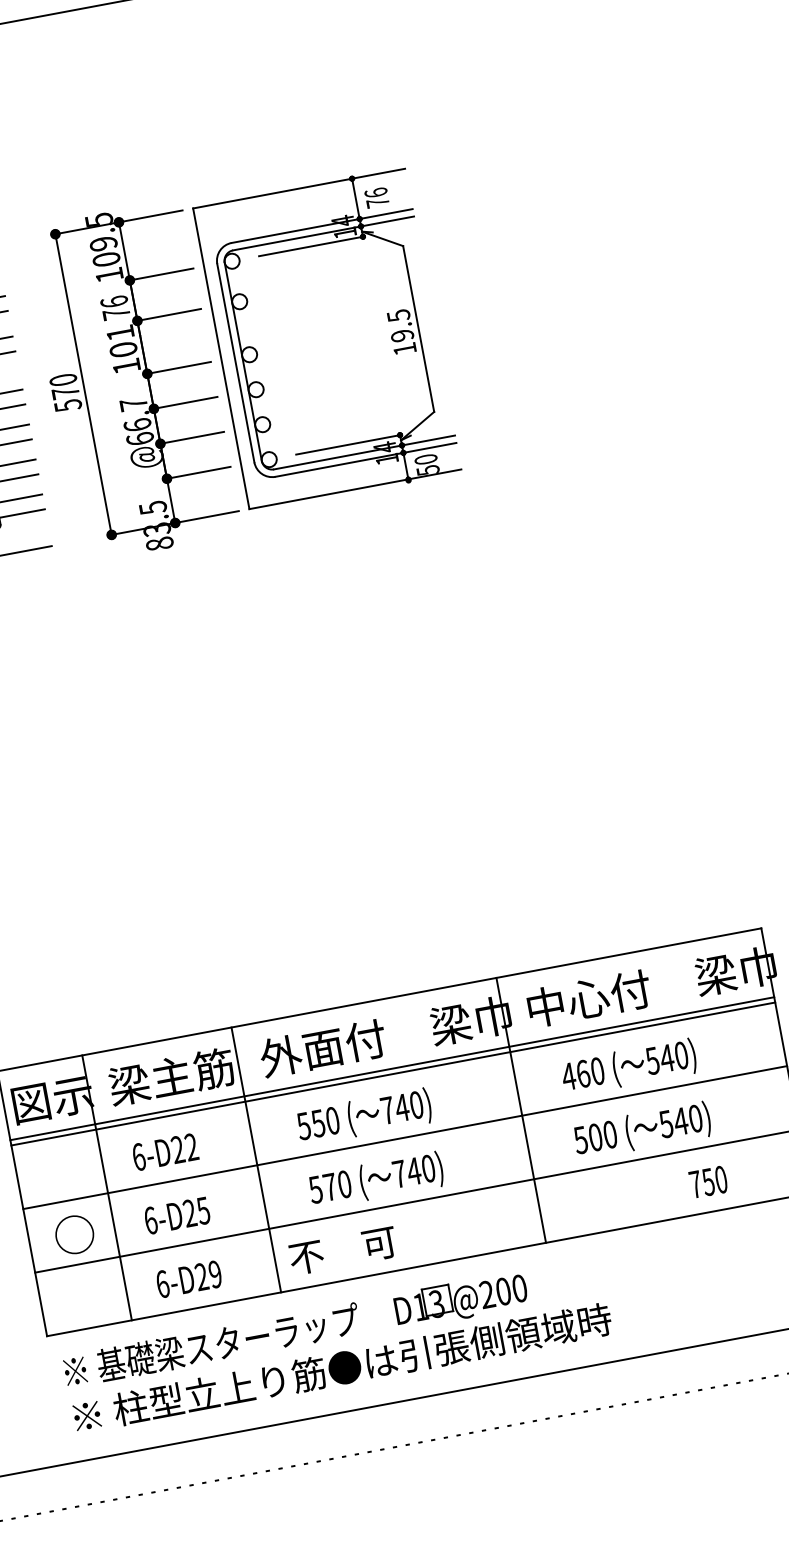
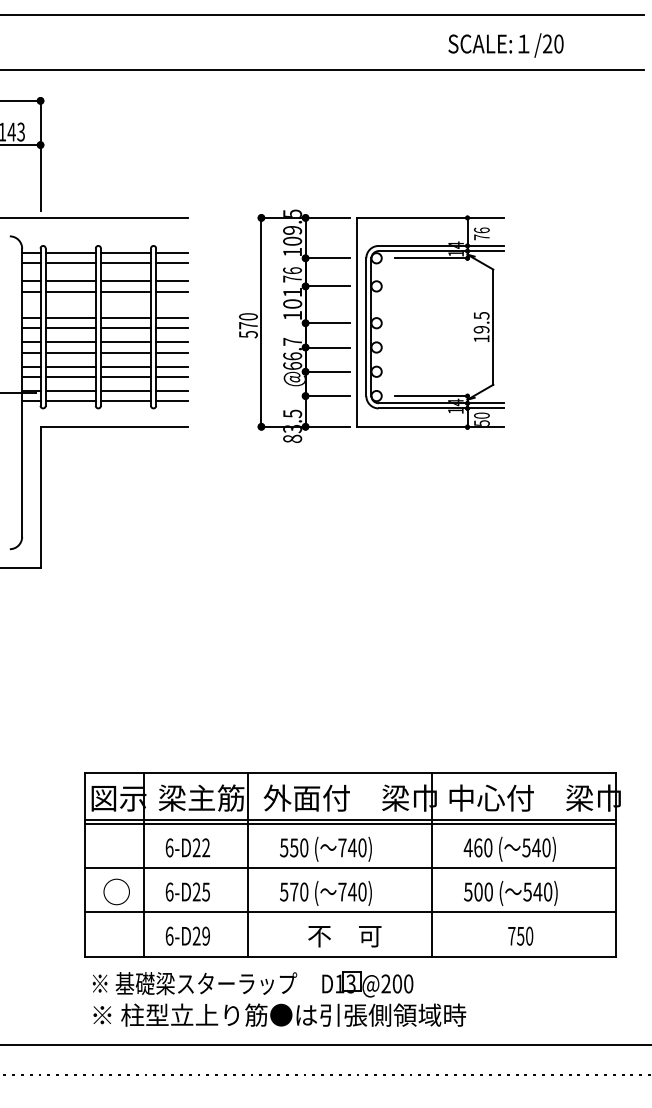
part: (242, 359) -> (371, 325), moved
text: (707, 1181) -> (520, 935), moved
text: (342, 1251) -> (344, 936), moved

